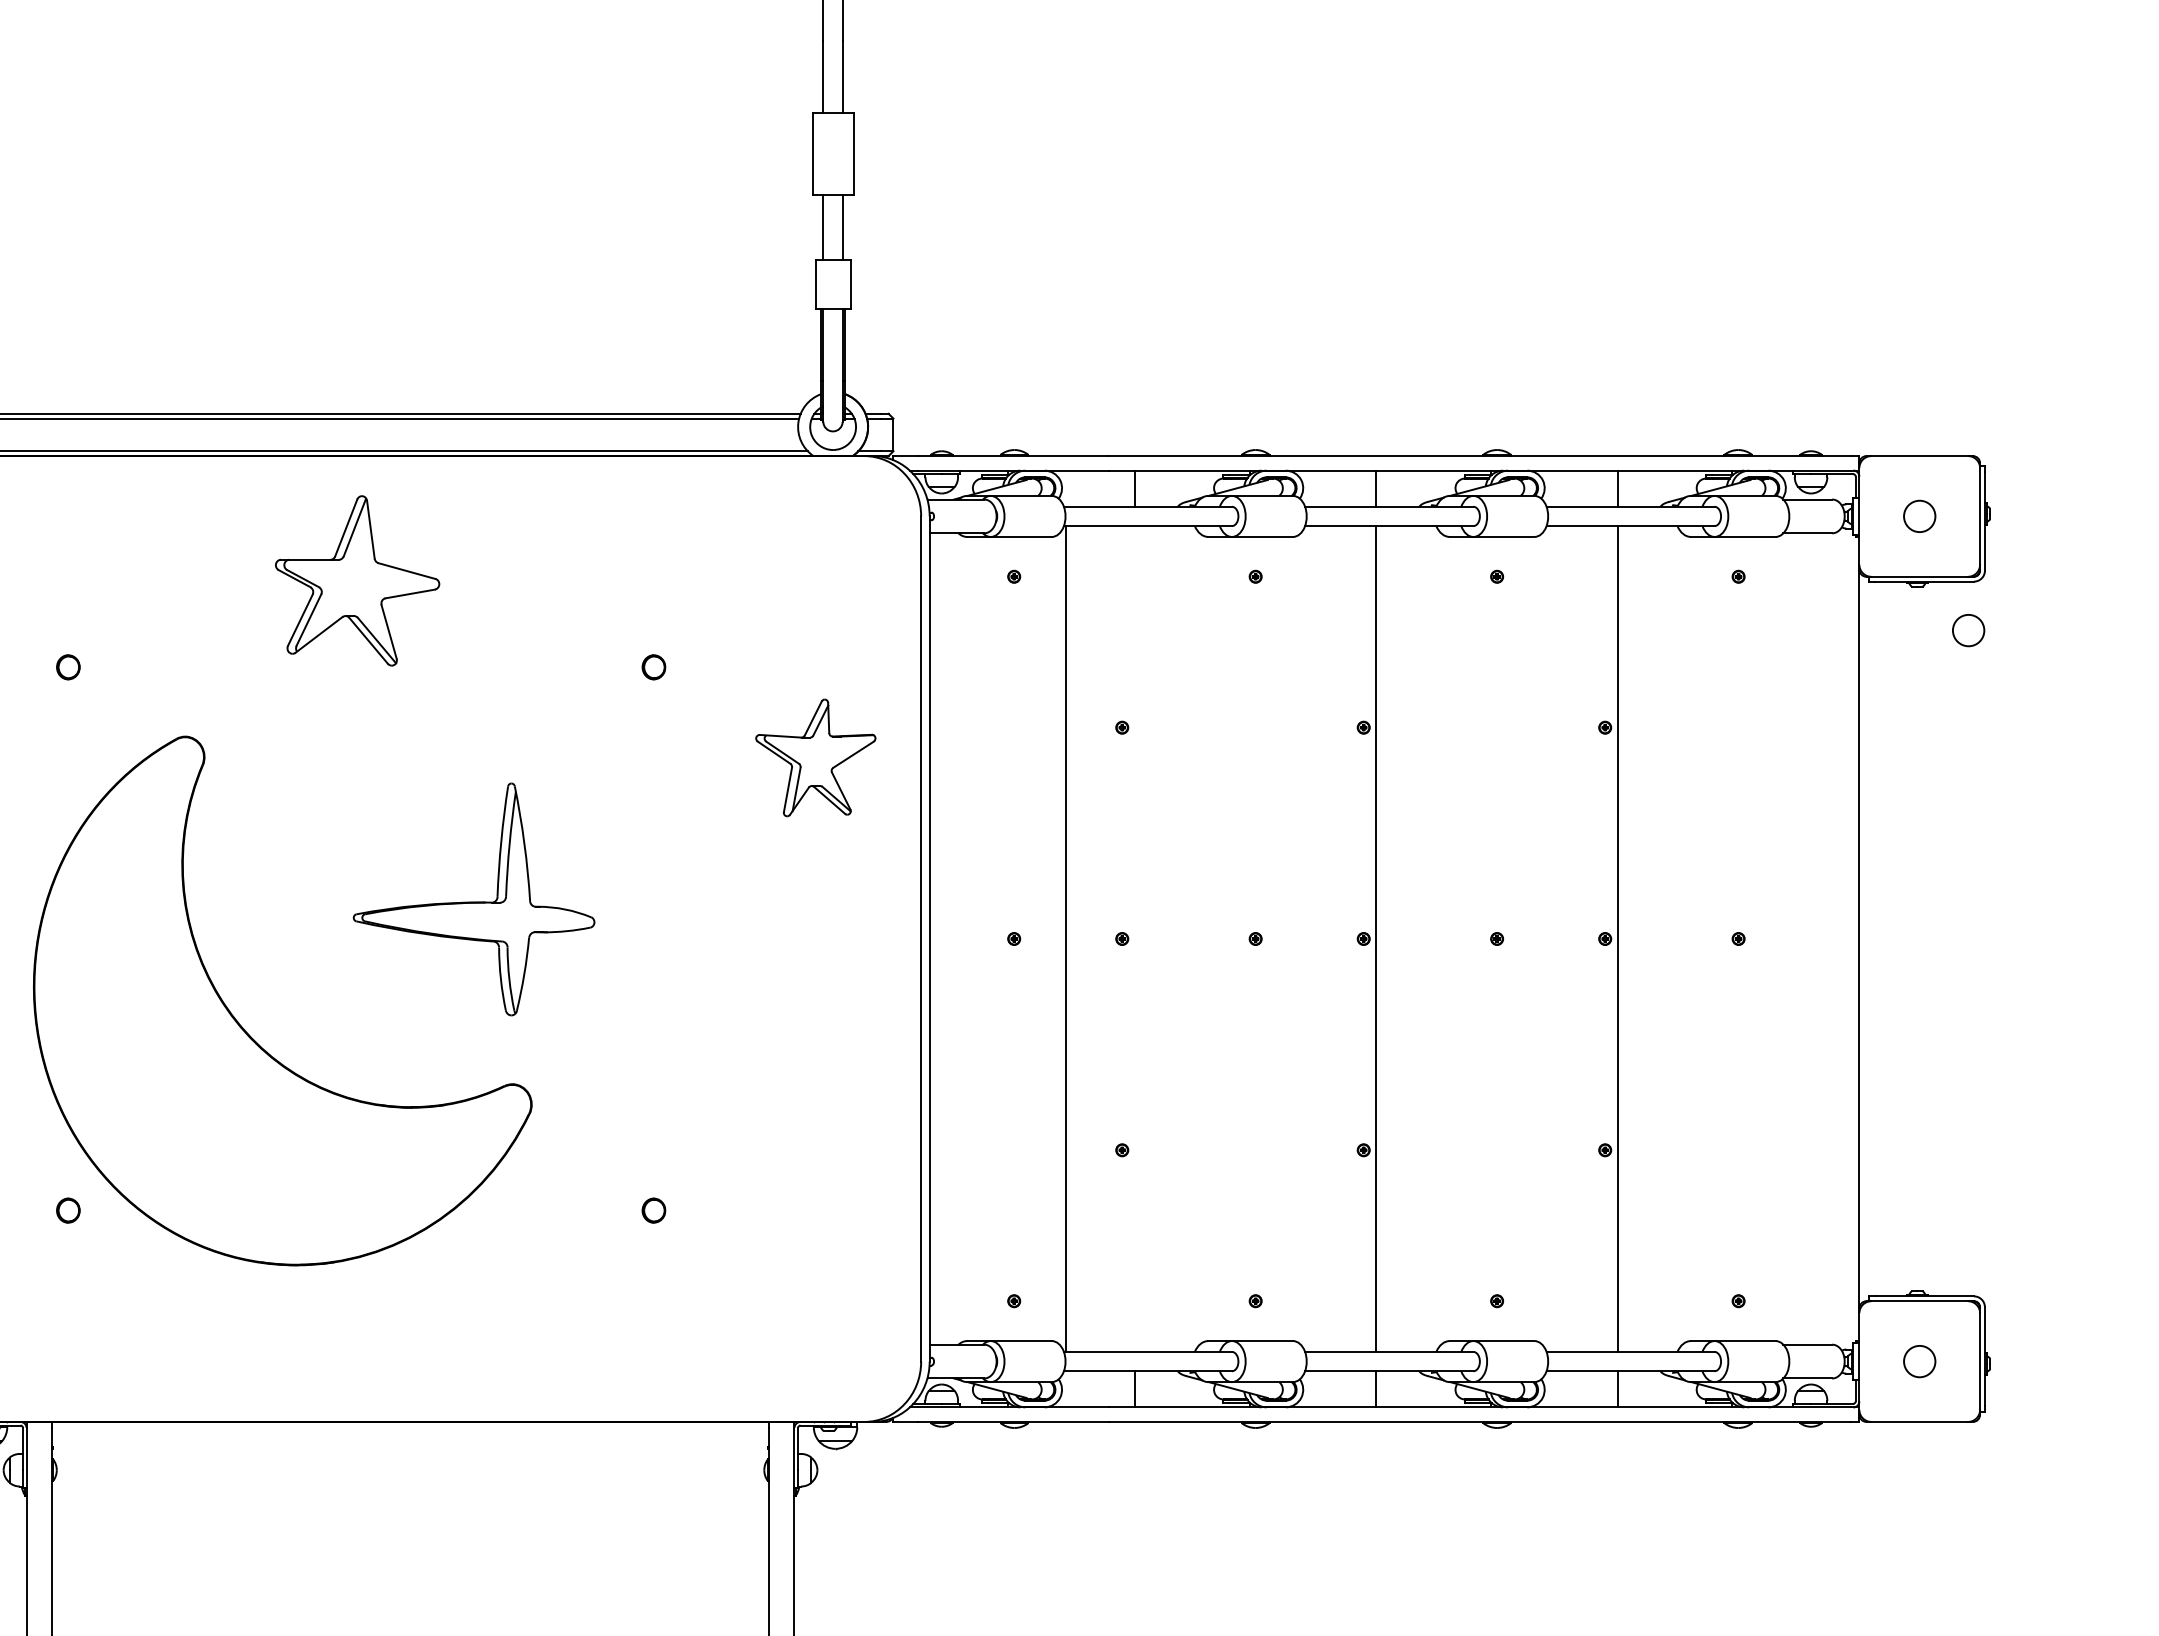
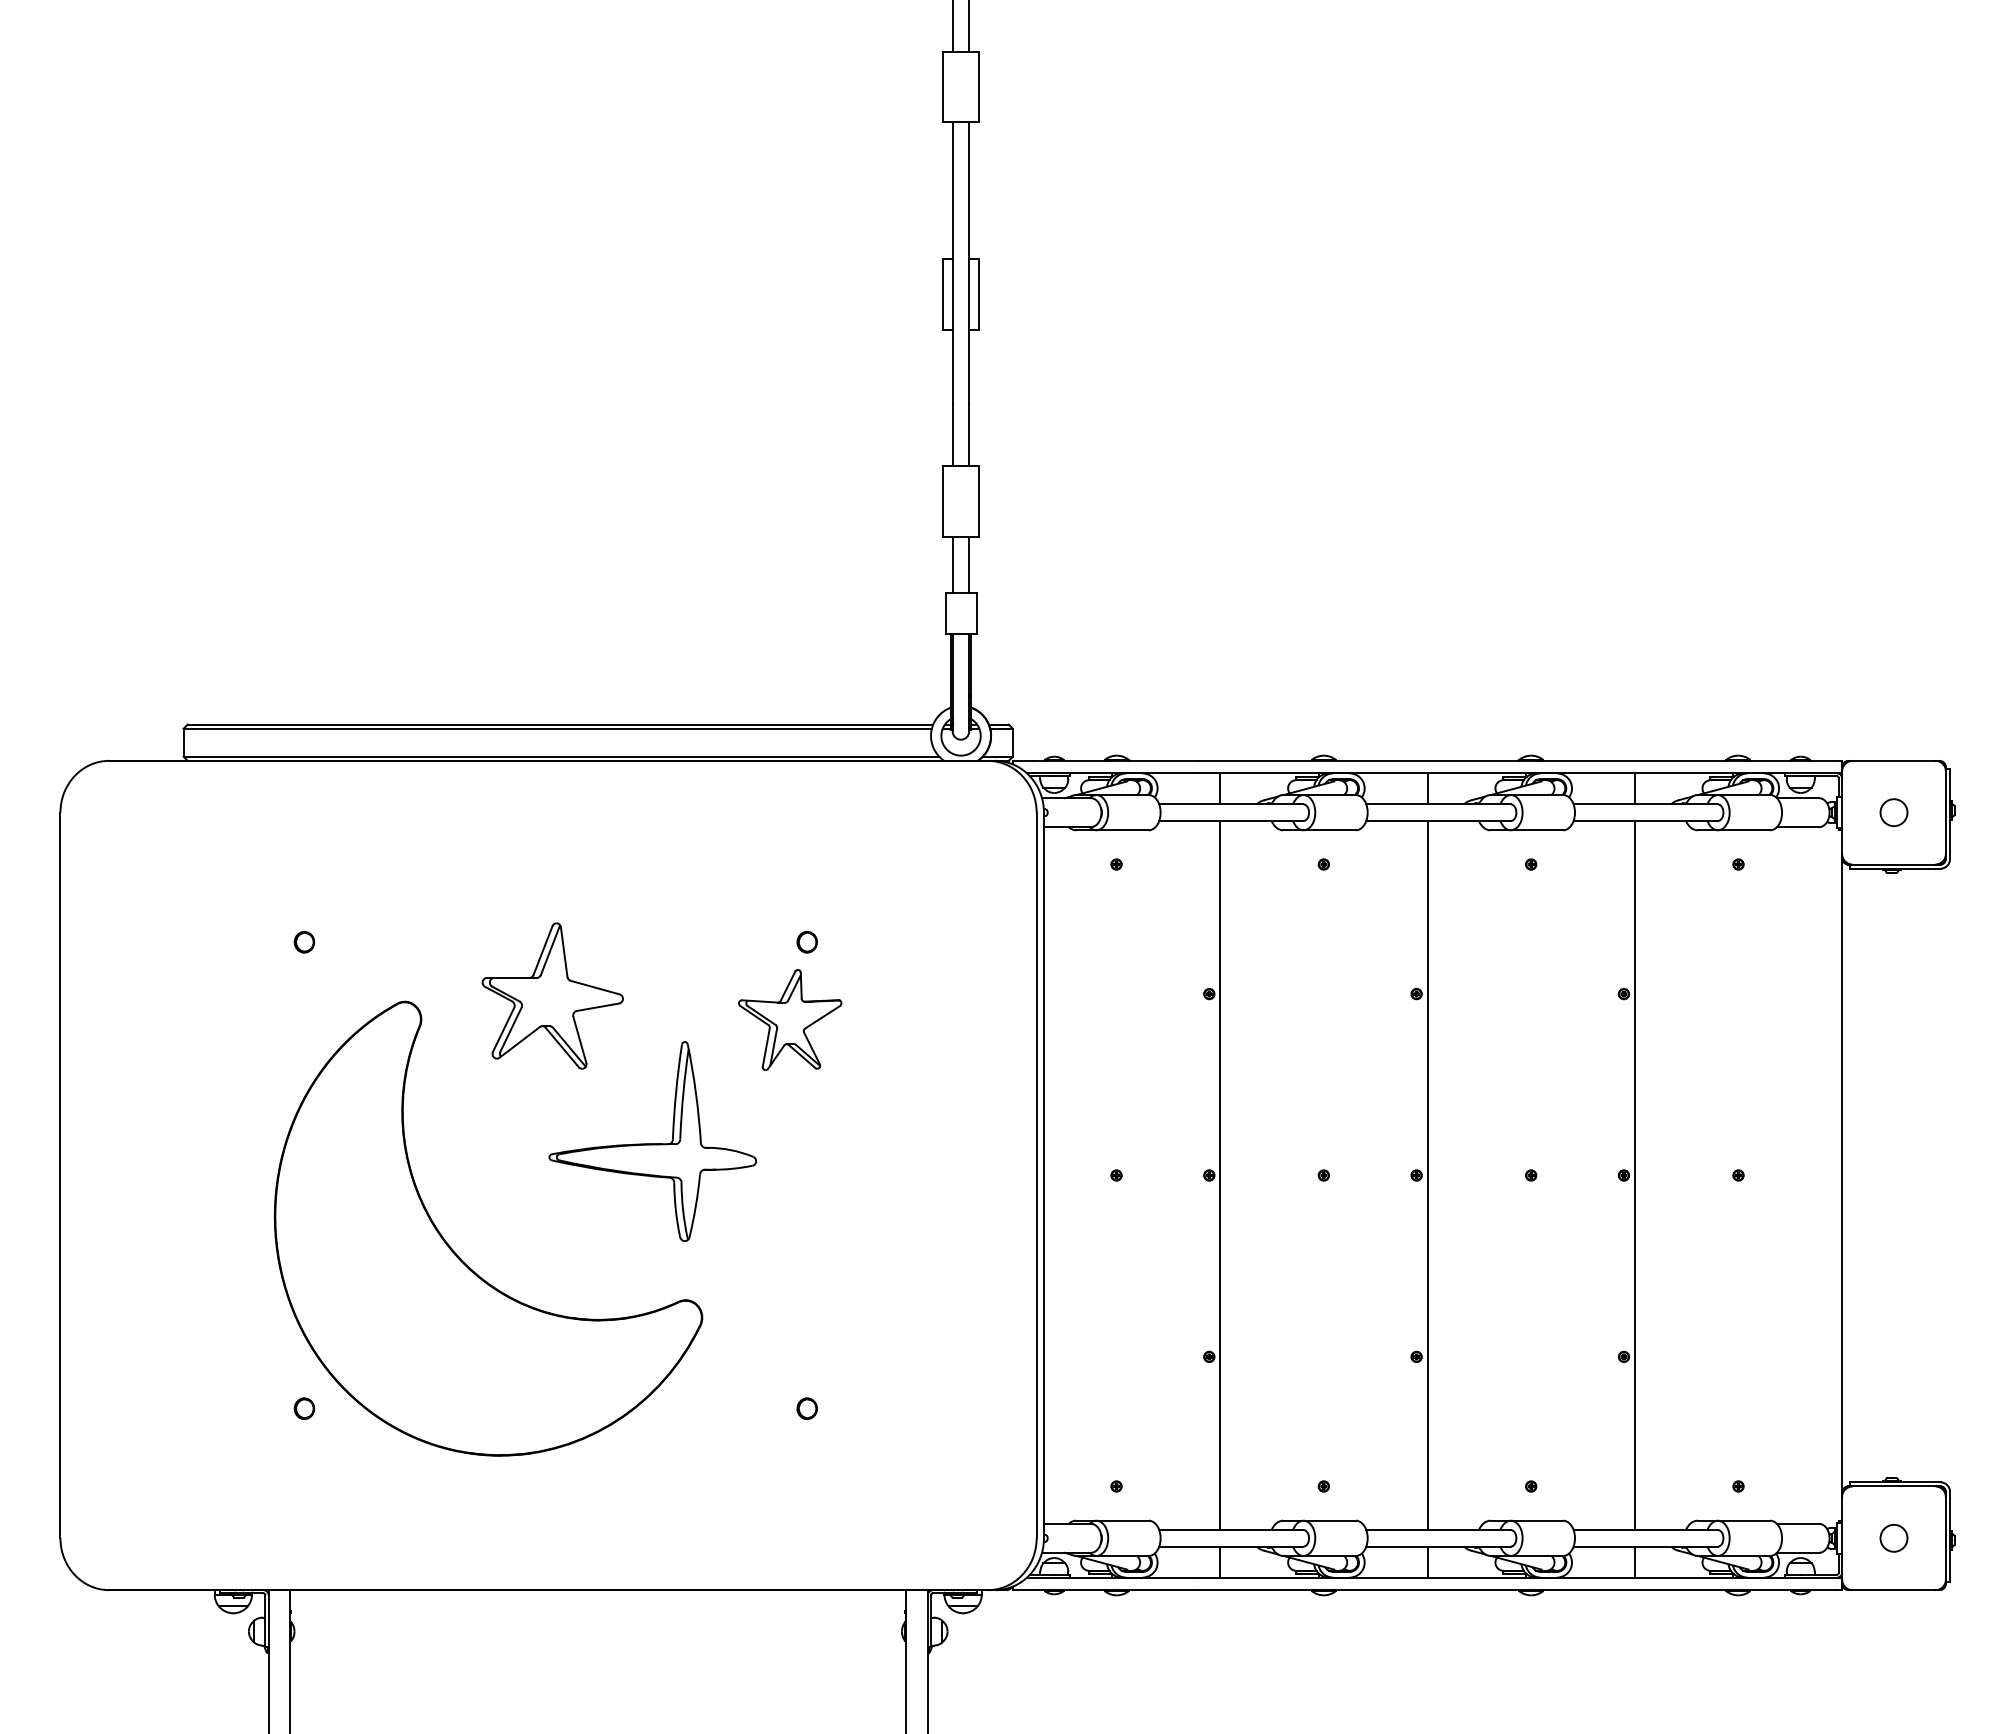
part: (357, 580) -> (552, 995), moved
circle: (1968, 630) -> (1935, 910), removed
part: (816, 757) -> (790, 1019), moved
line: (1066, 939) -> (1220, 1175), moved

